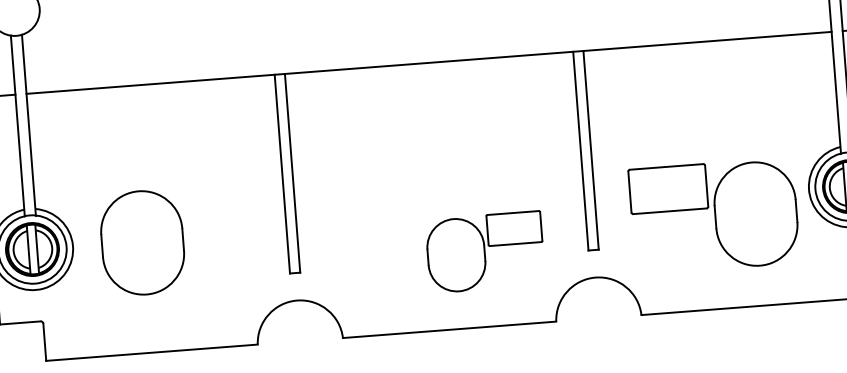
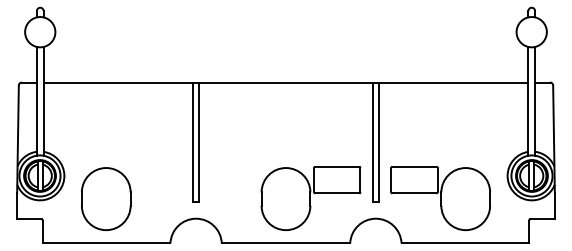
part: (714, 216) -> (440, 198), moved
part: (142, 241) -> (106, 198), moved
part: (484, 252) -> (310, 198), size x1.43

